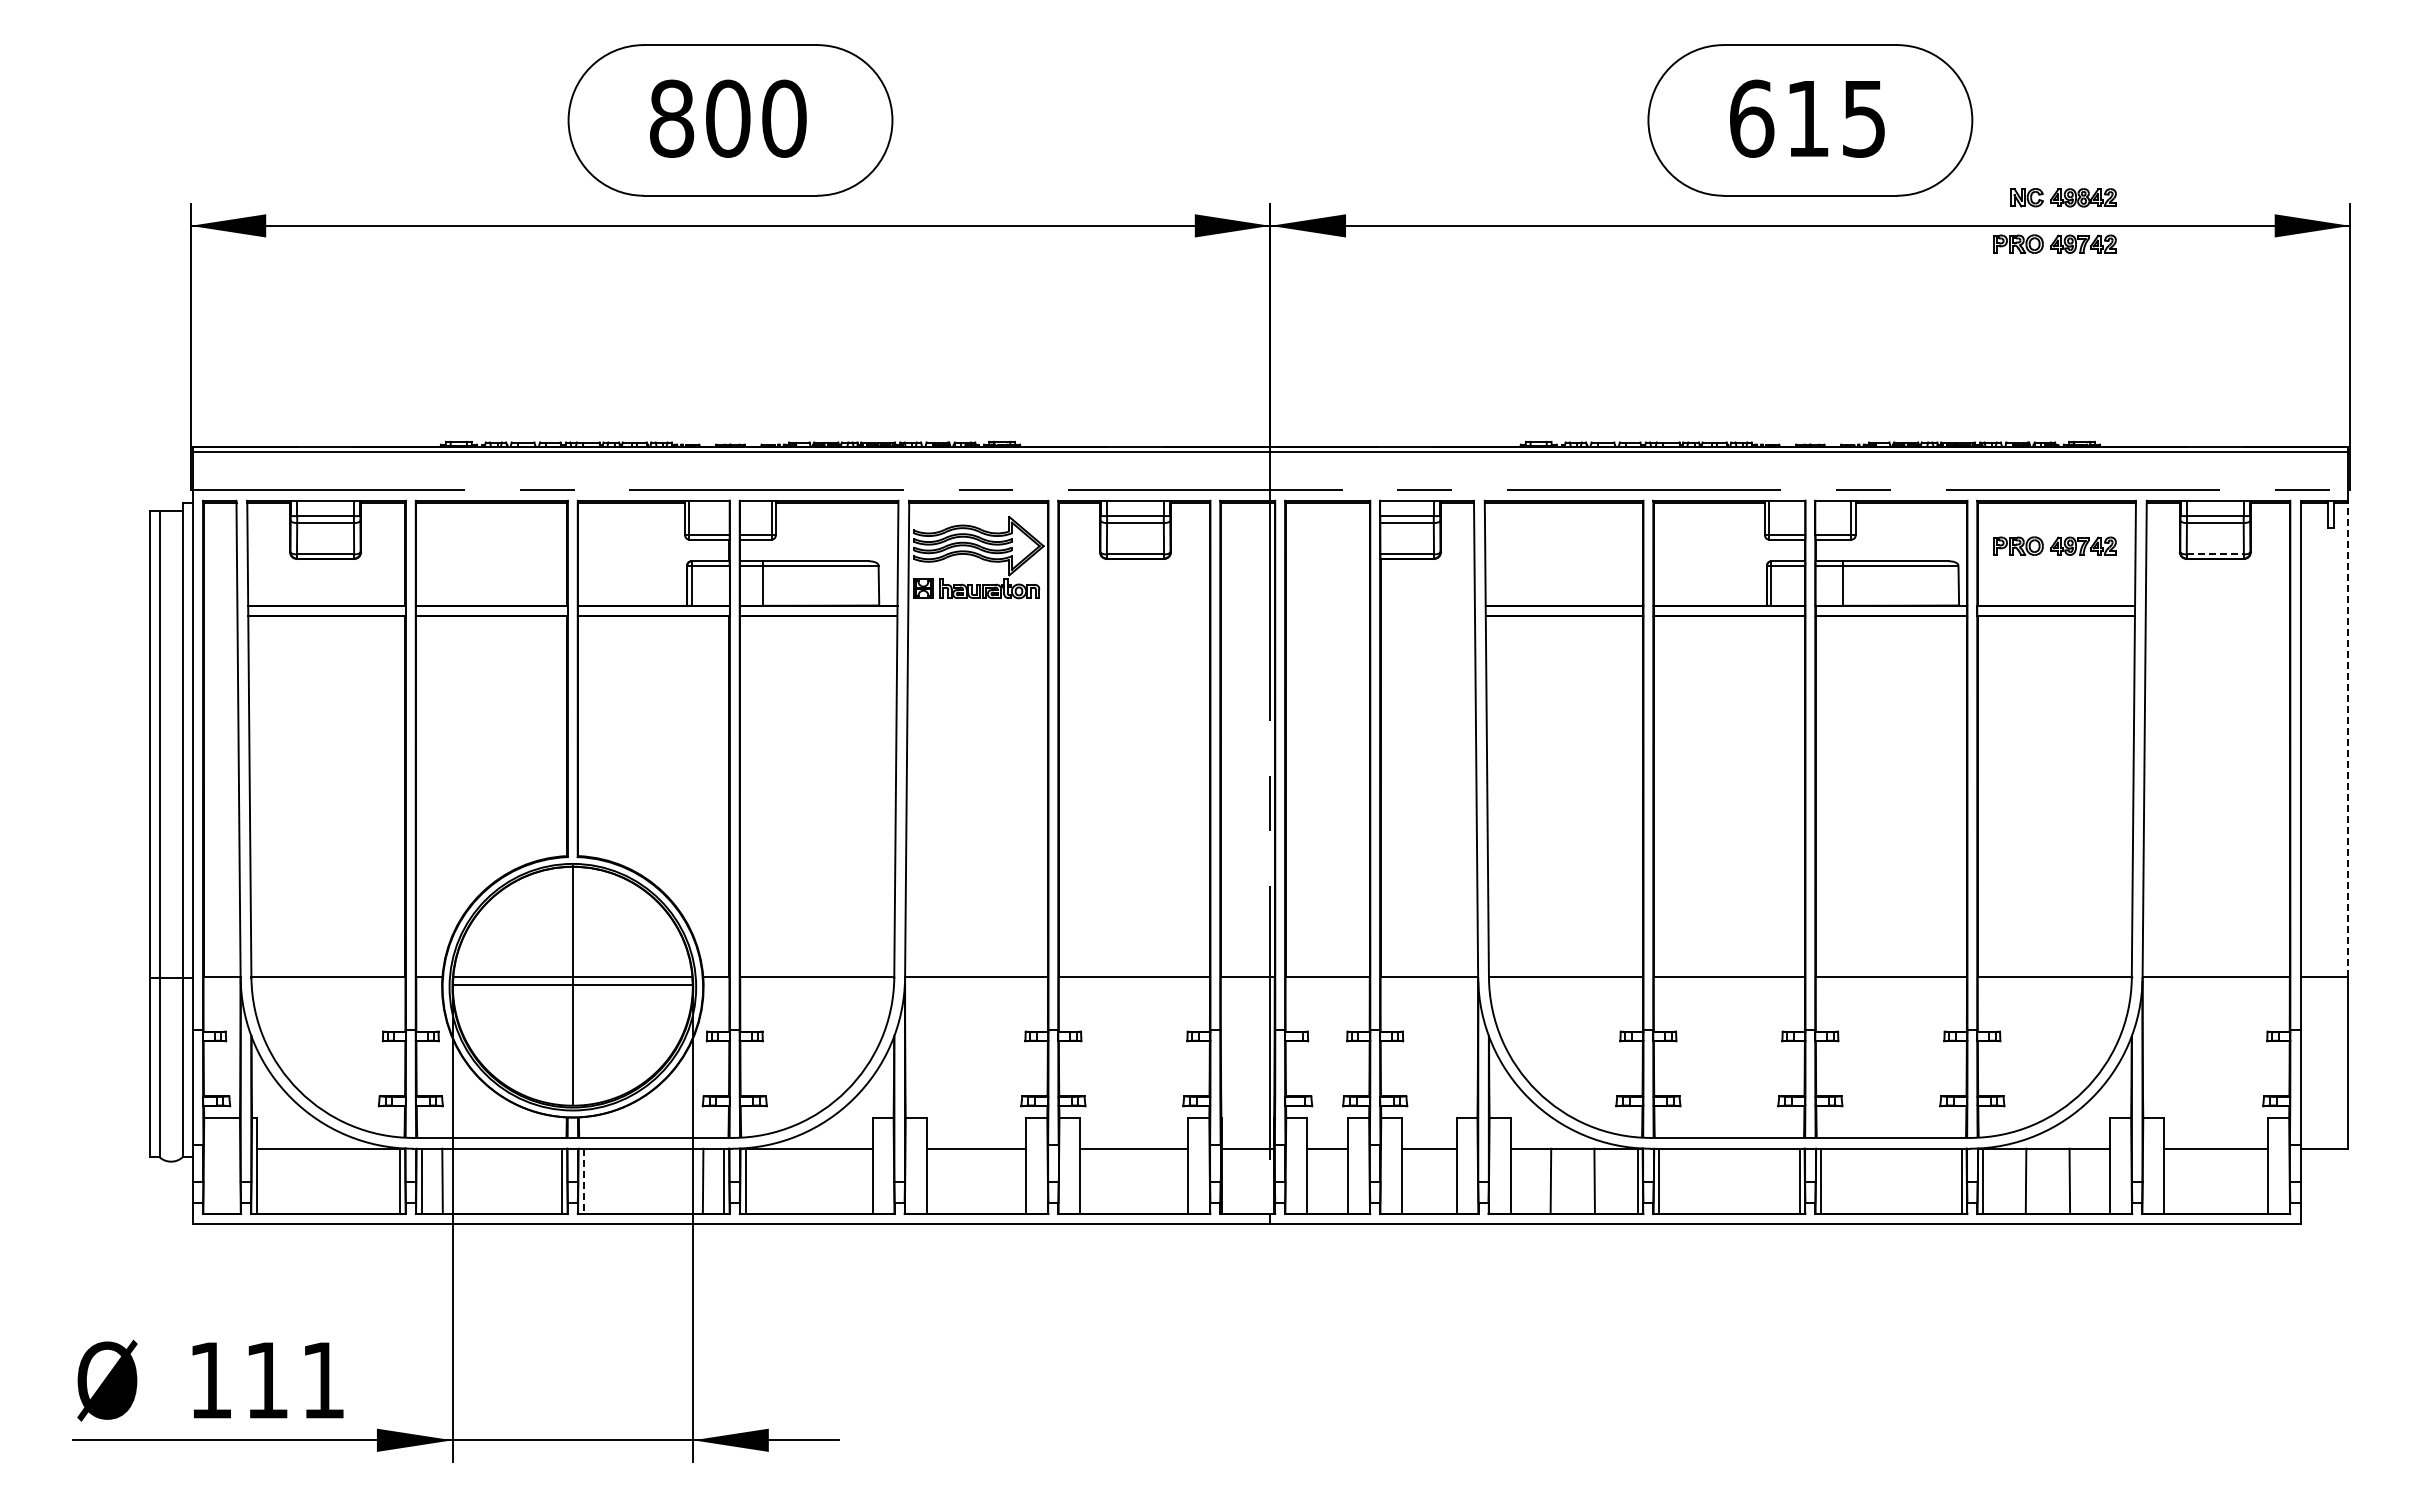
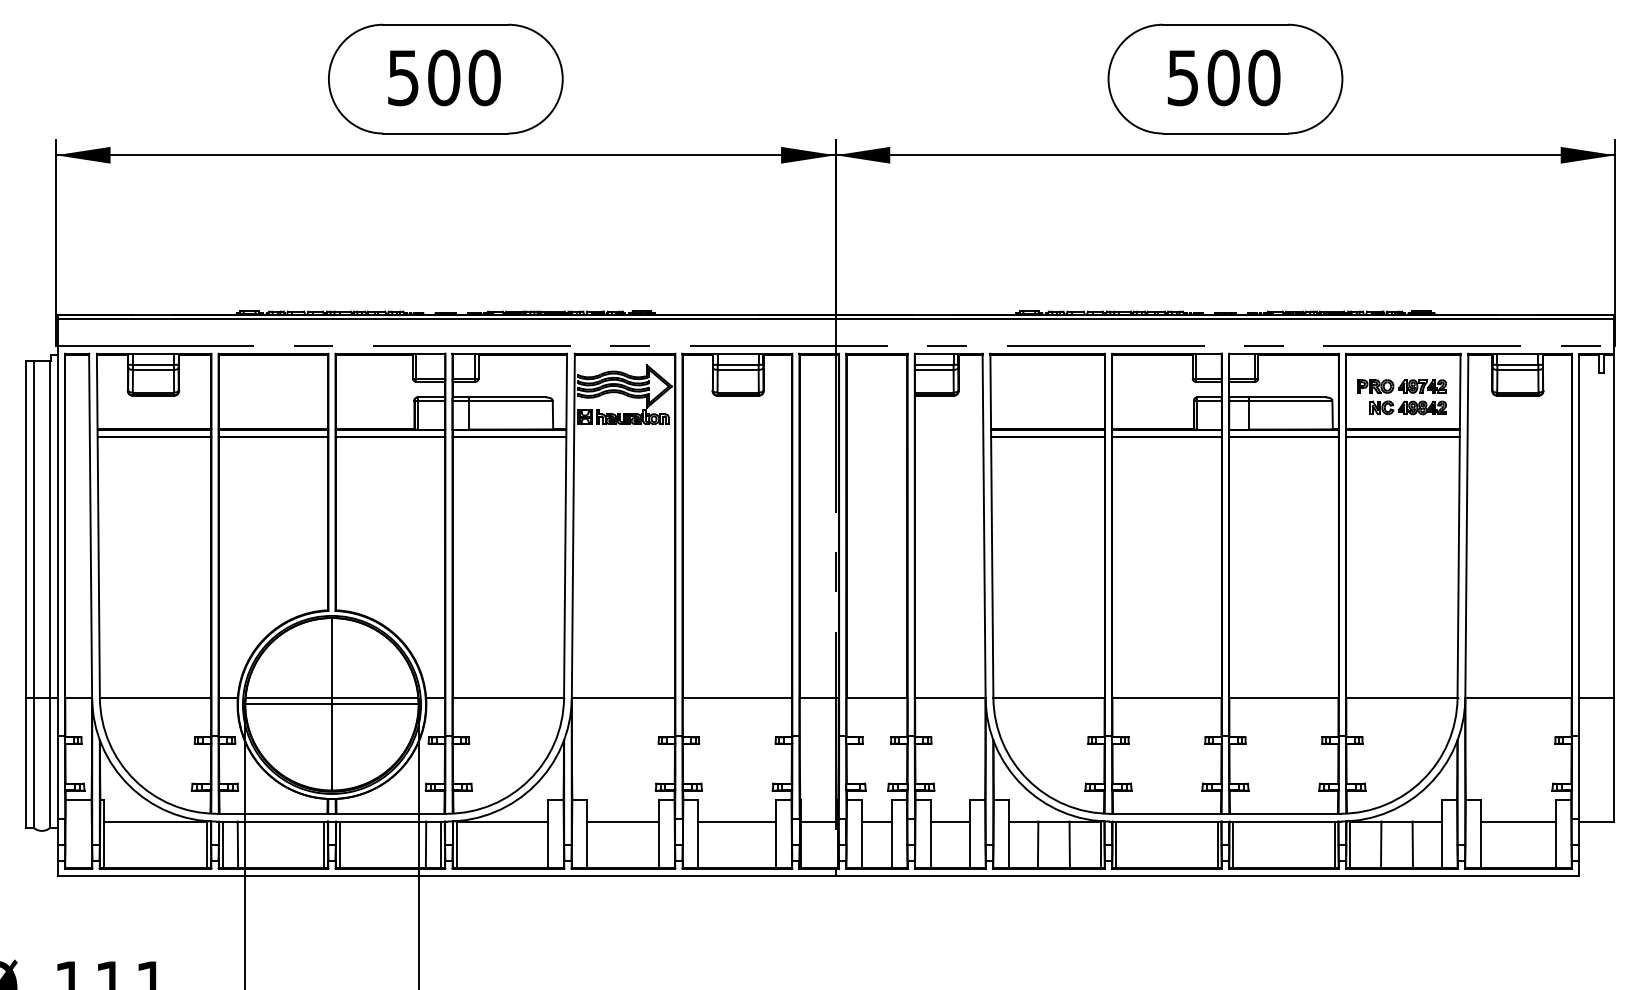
text: (672, 118) -> (403, 77), 800 -> 500
text: (1808, 118) -> (1224, 77), 615 -> 500
part: (2063, 197) -> (1408, 407), moved
part: (2054, 243) -> (1401, 167), removed
line: (2215, 554) -> (1517, 392), dashed -> solid
line: (2348, 739) -> (1613, 526), dashed -> solid
line: (583, 1181) -> (339, 845), dashed -> solid

